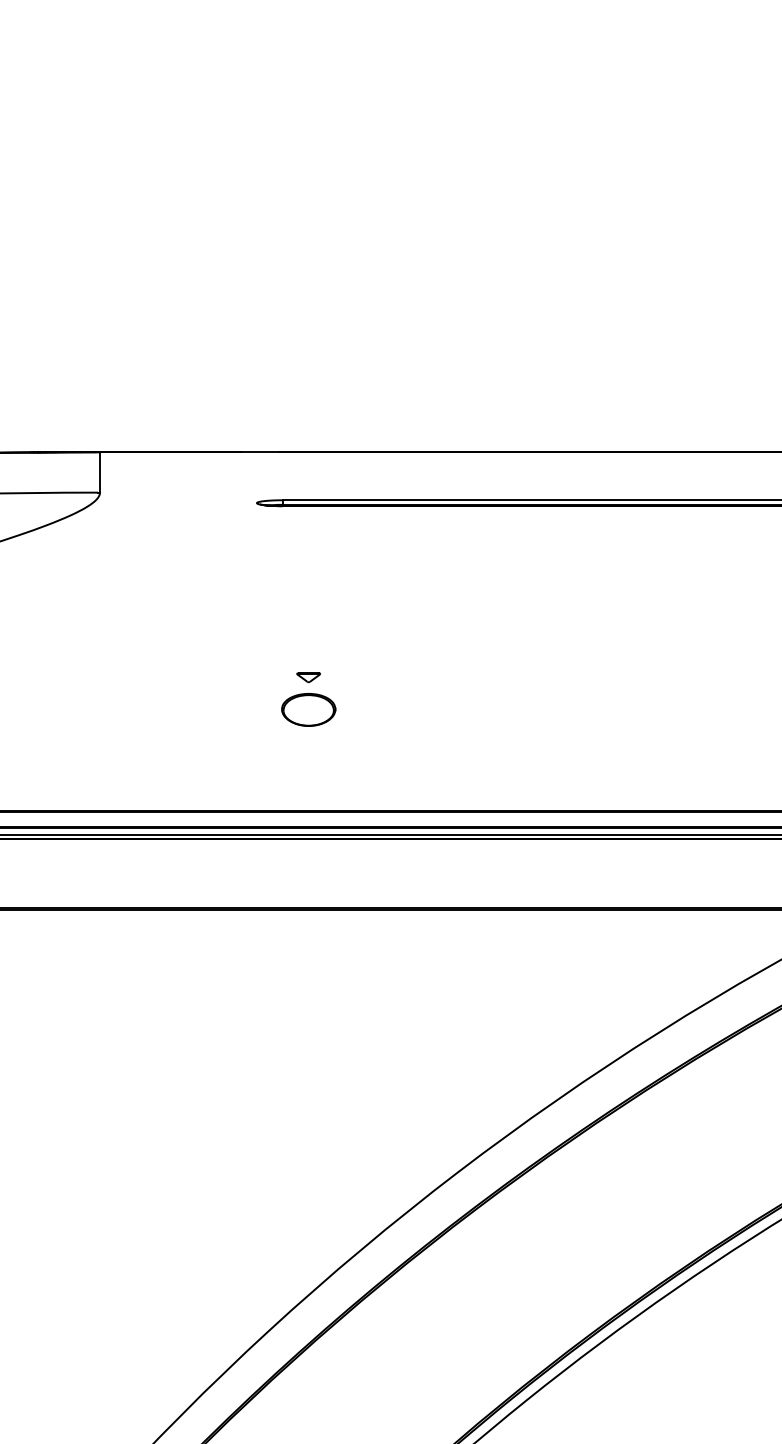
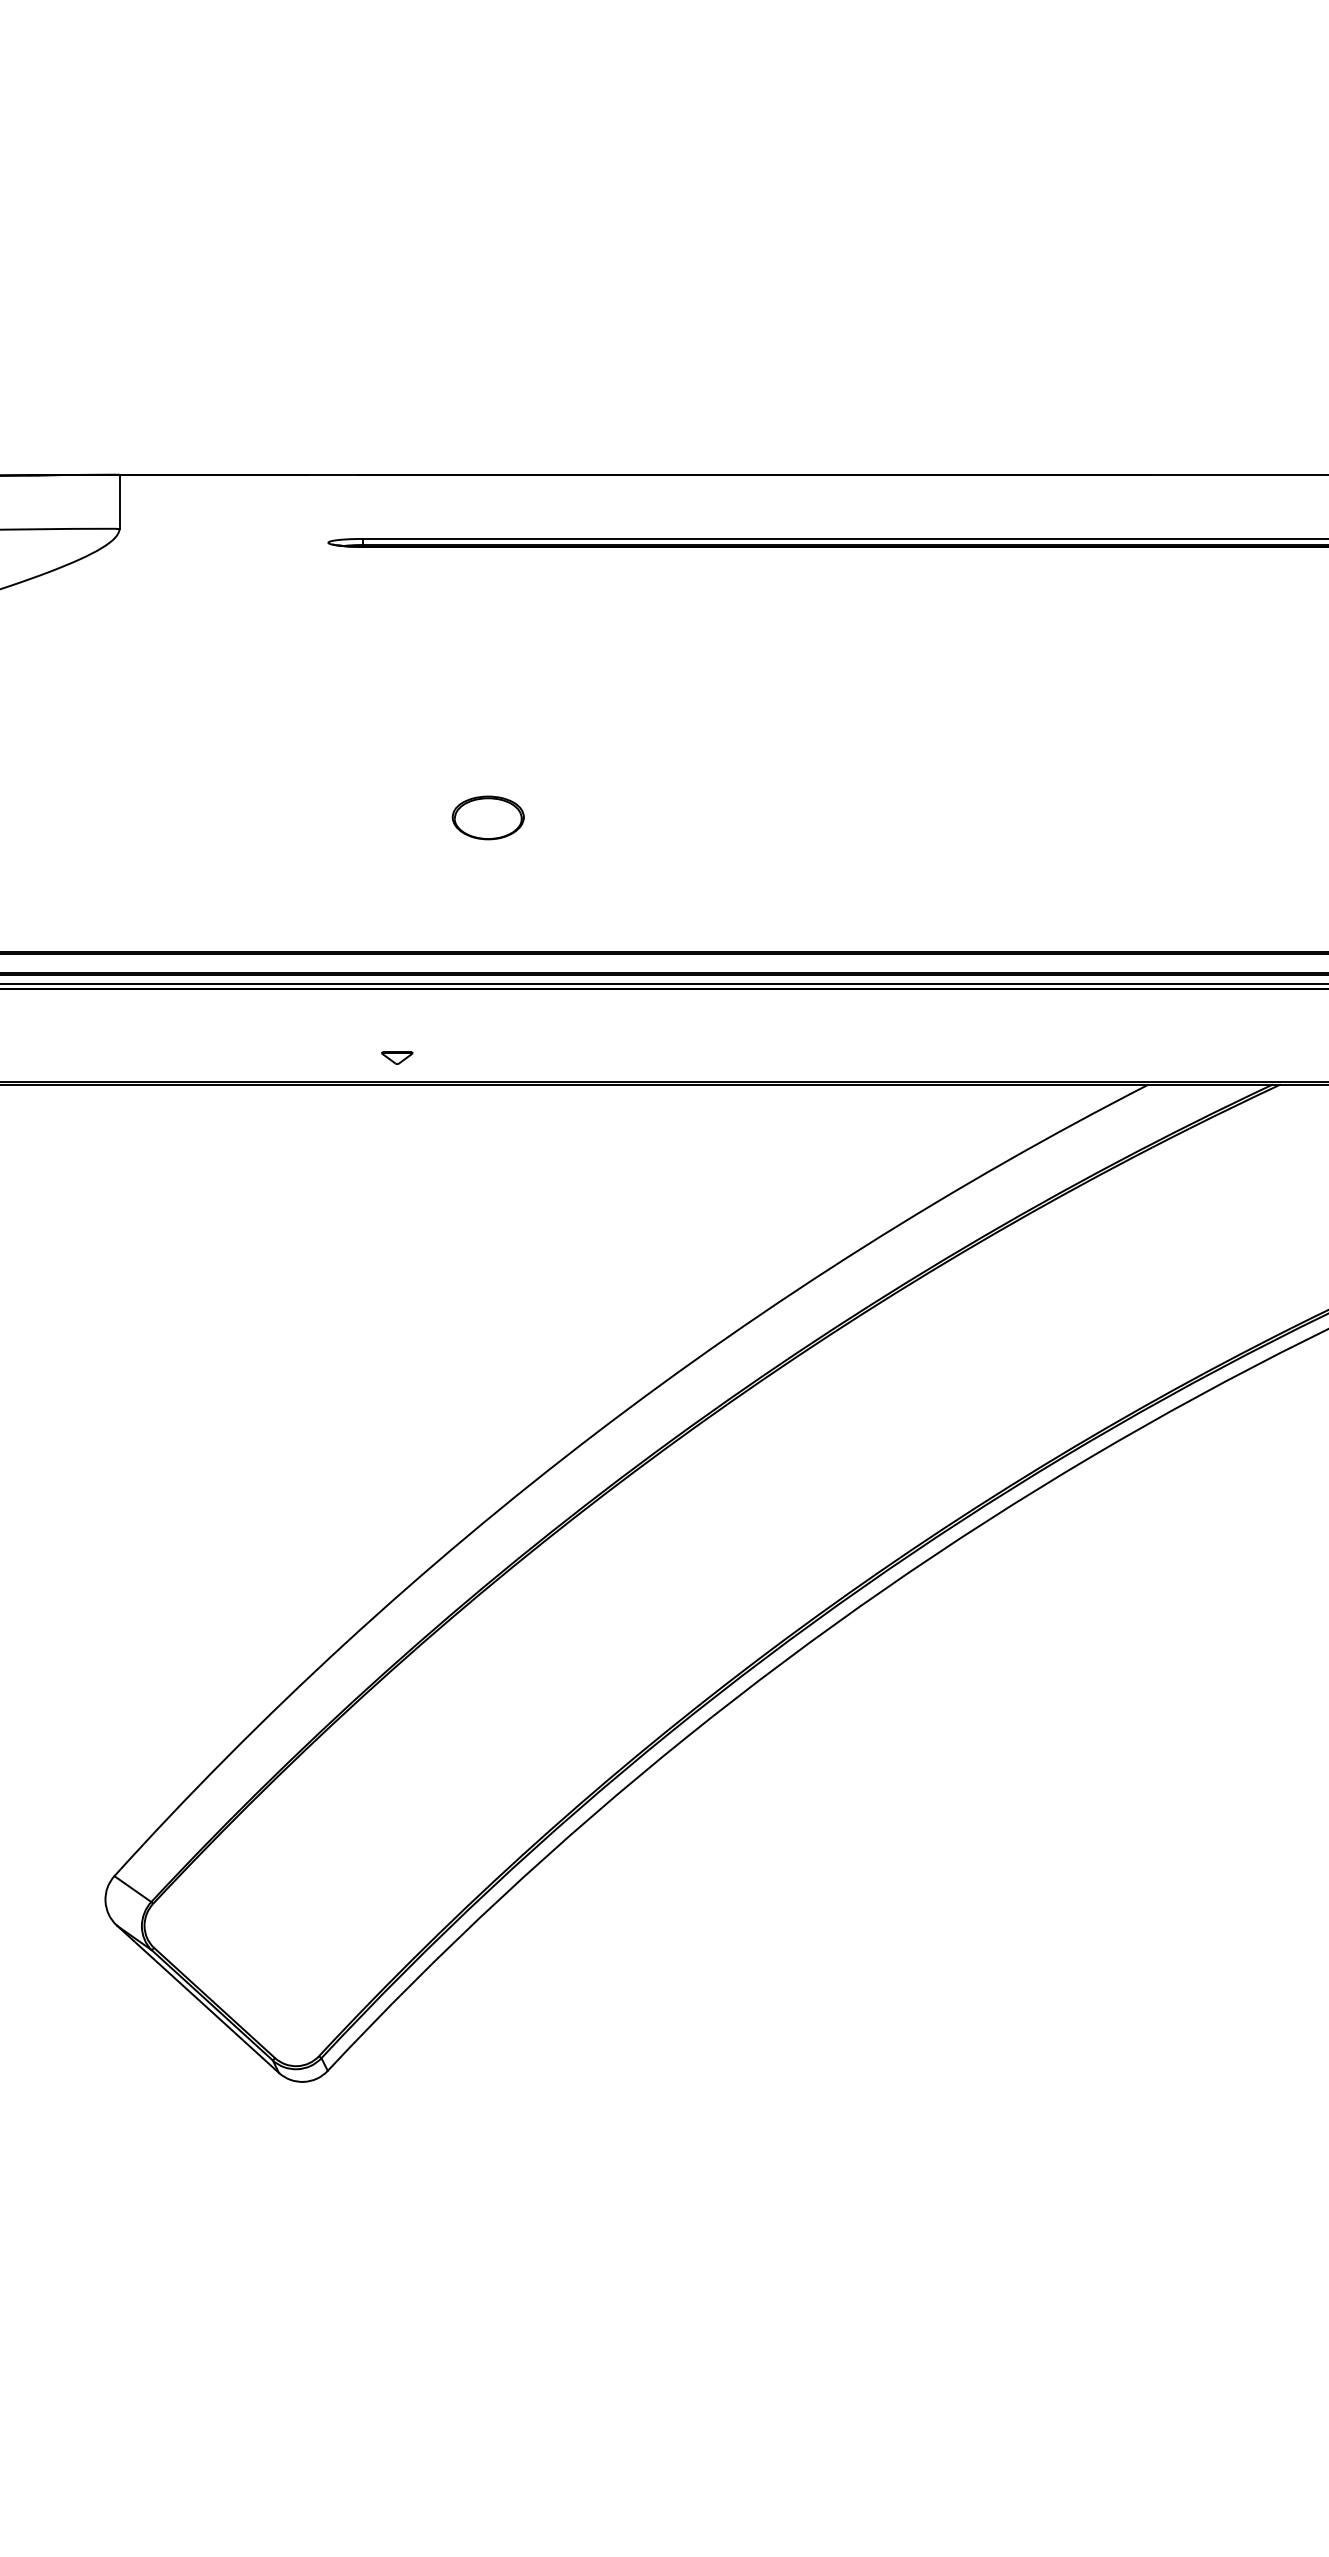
part: (308, 677) -> (397, 1057), moved
part: (308, 709) -> (487, 817), moved

